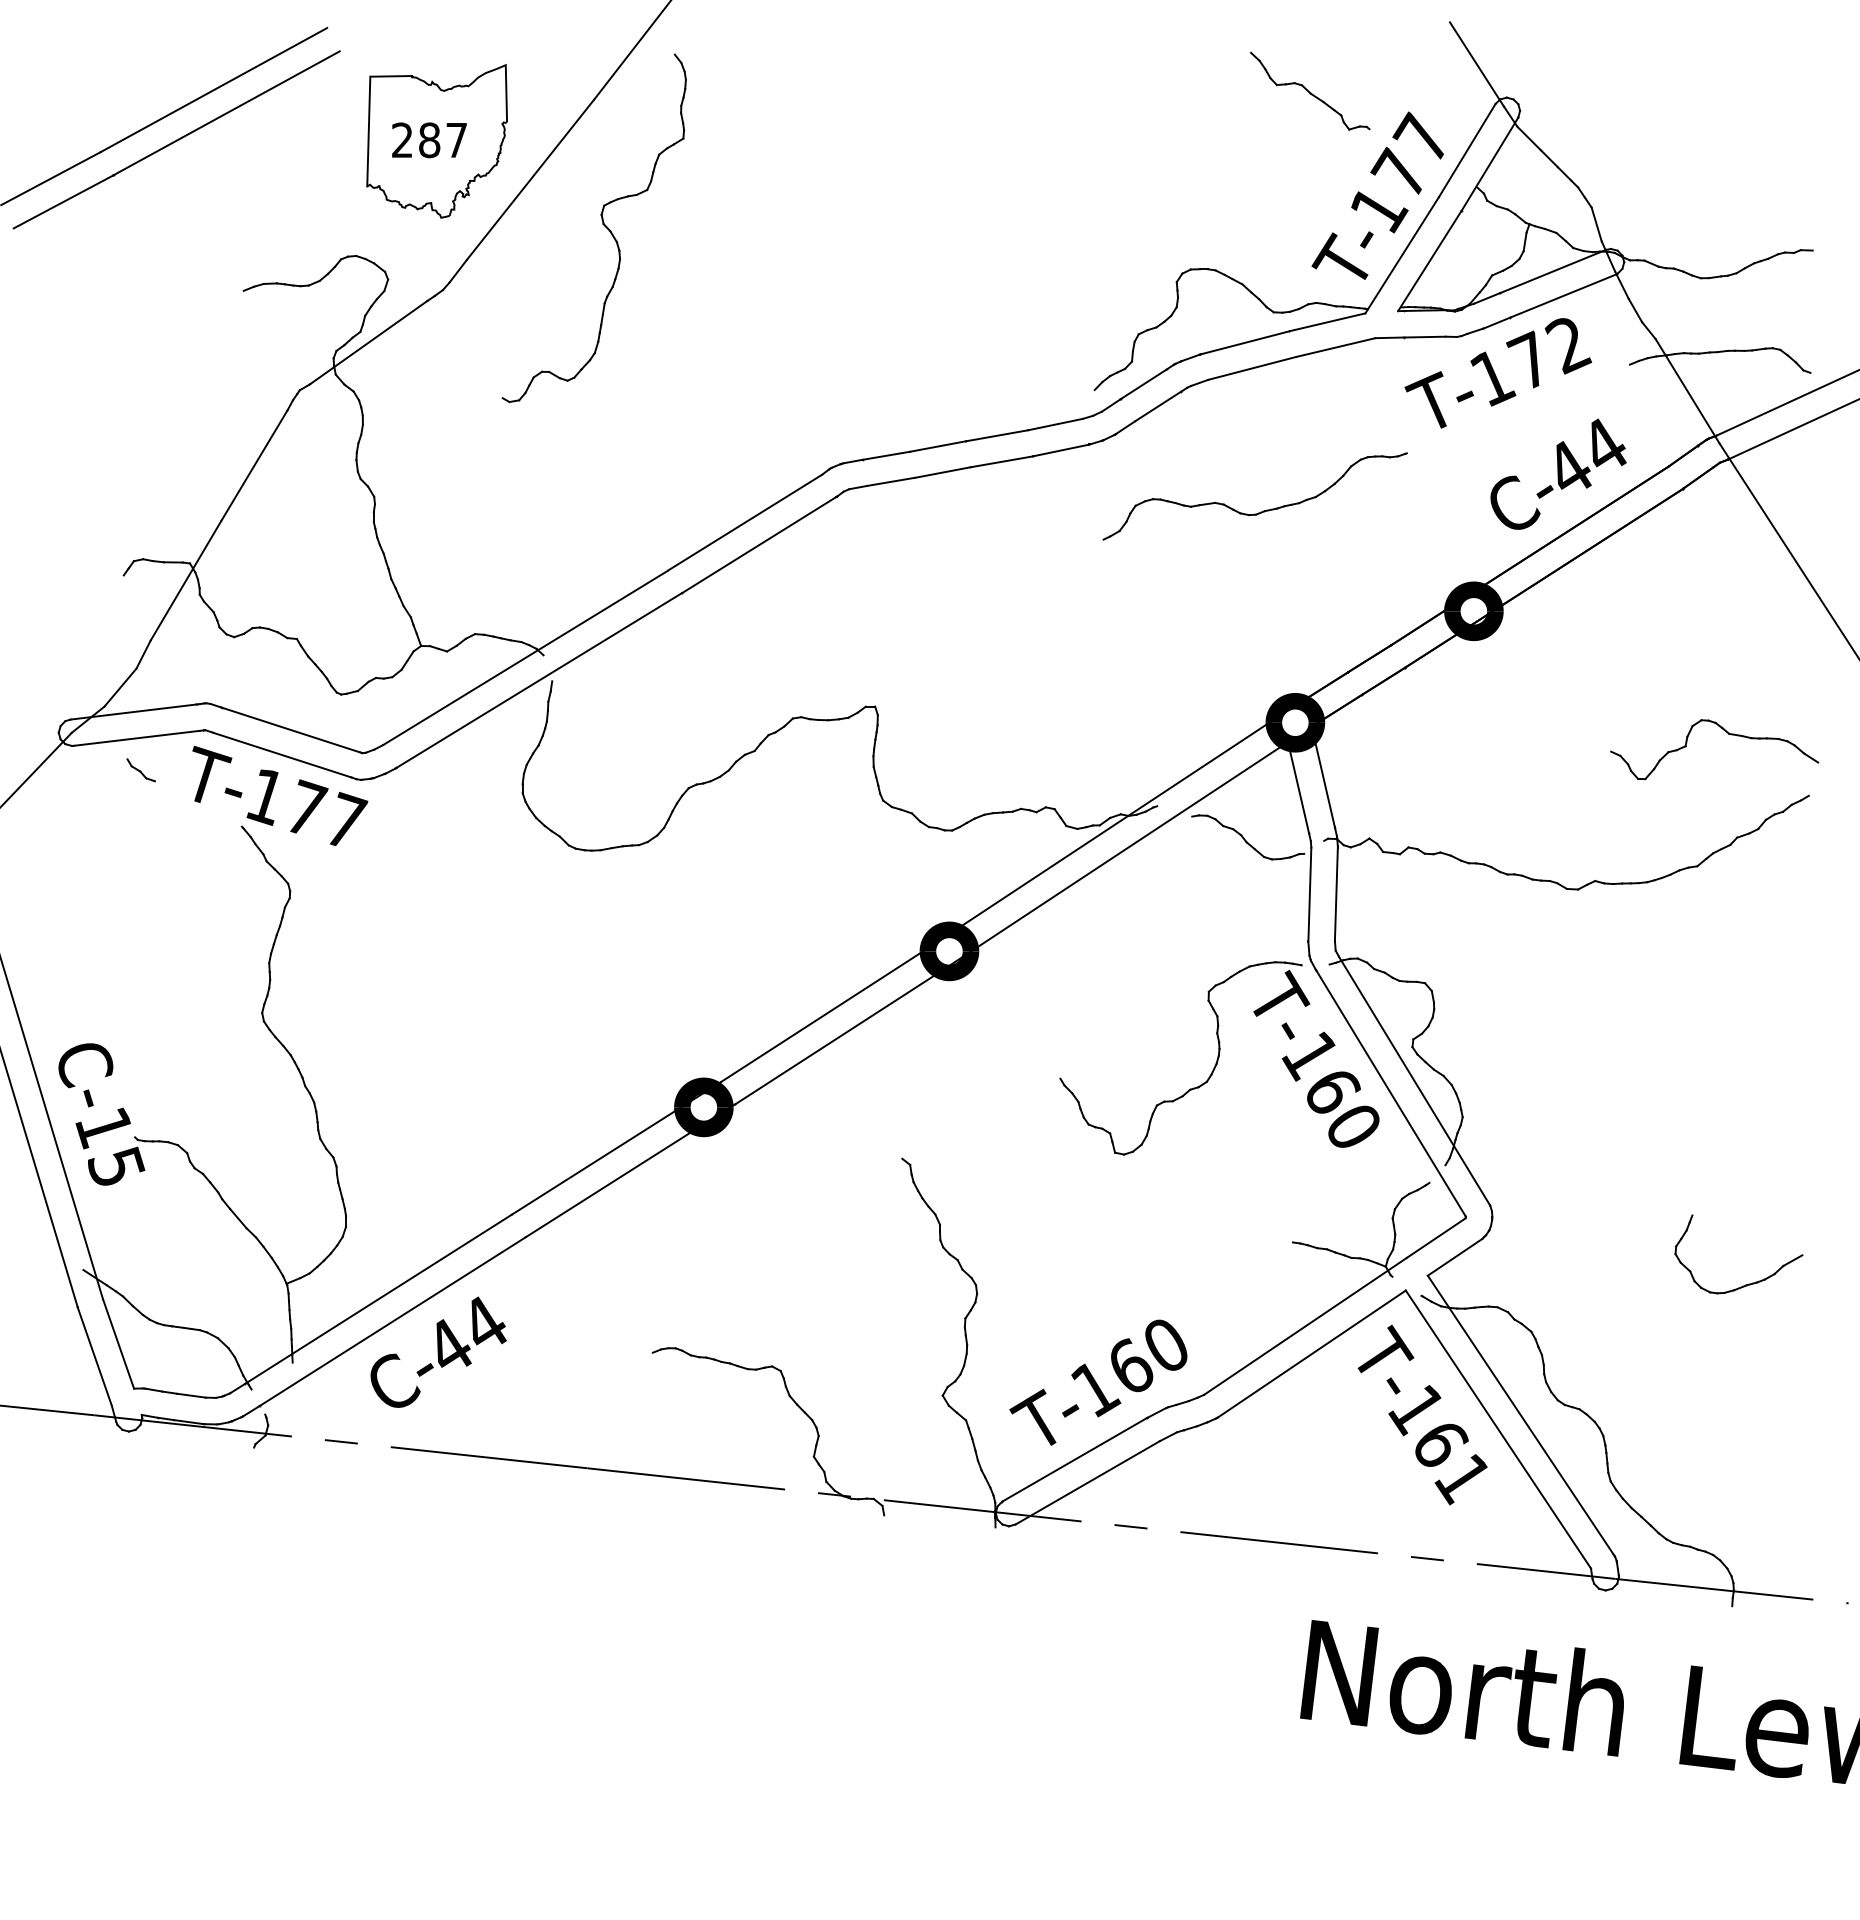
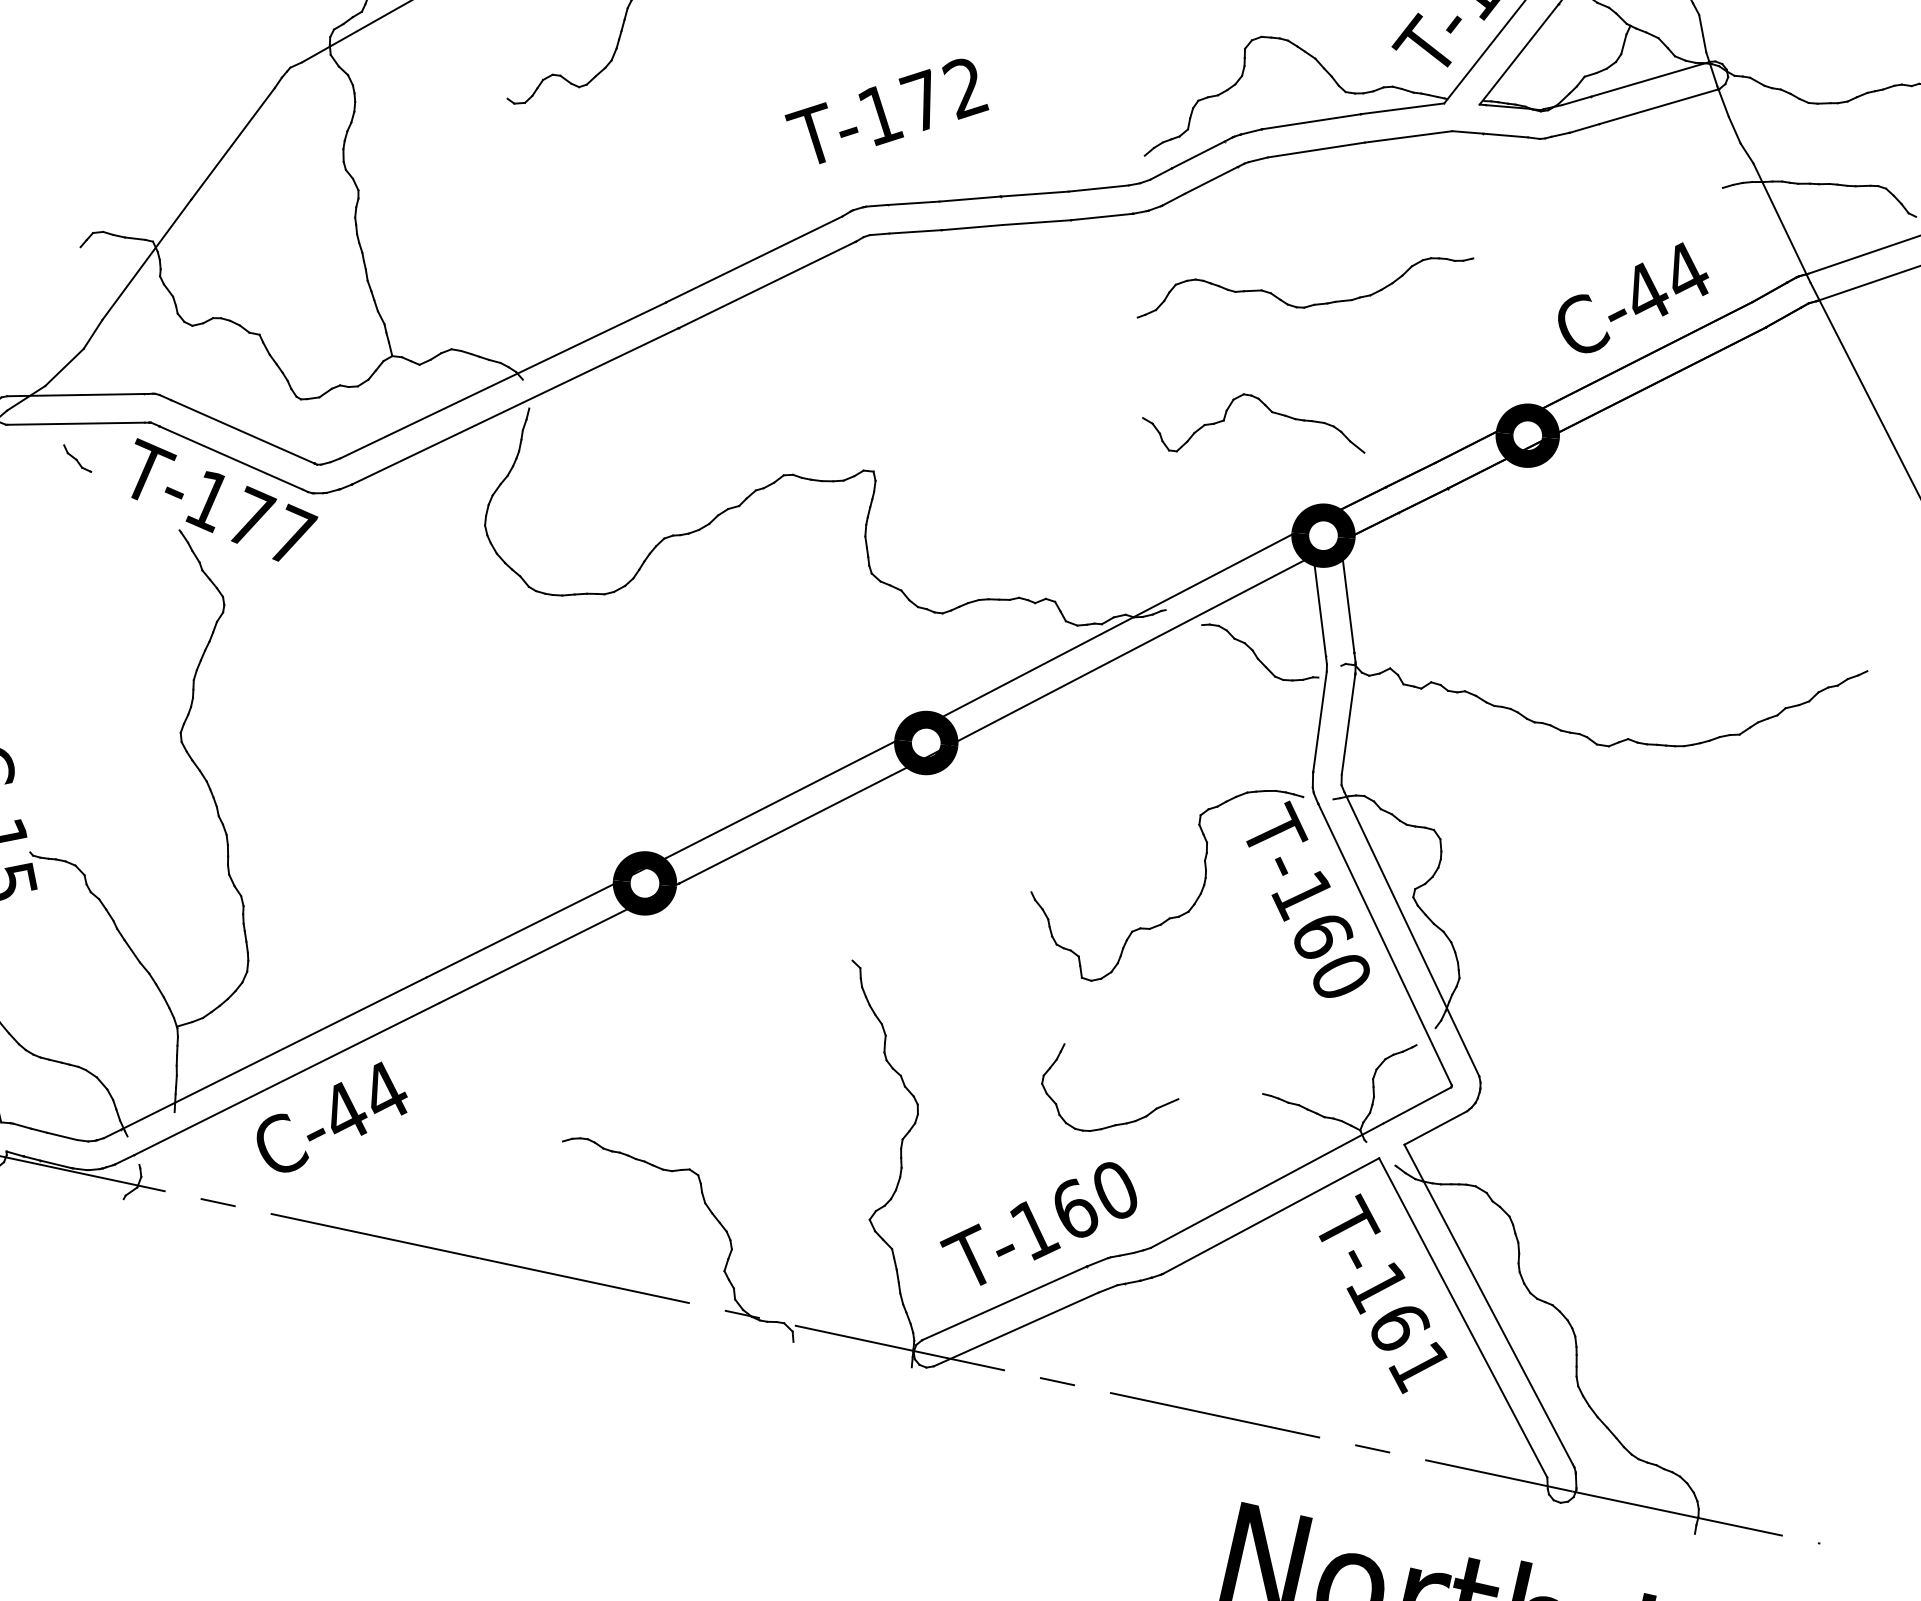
text: (1498, 373) -> (887, 111), moved
part: (1728, 734) -> (1271, 412), moved
part: (1748, 1283) -> (1117, 1123), moved

